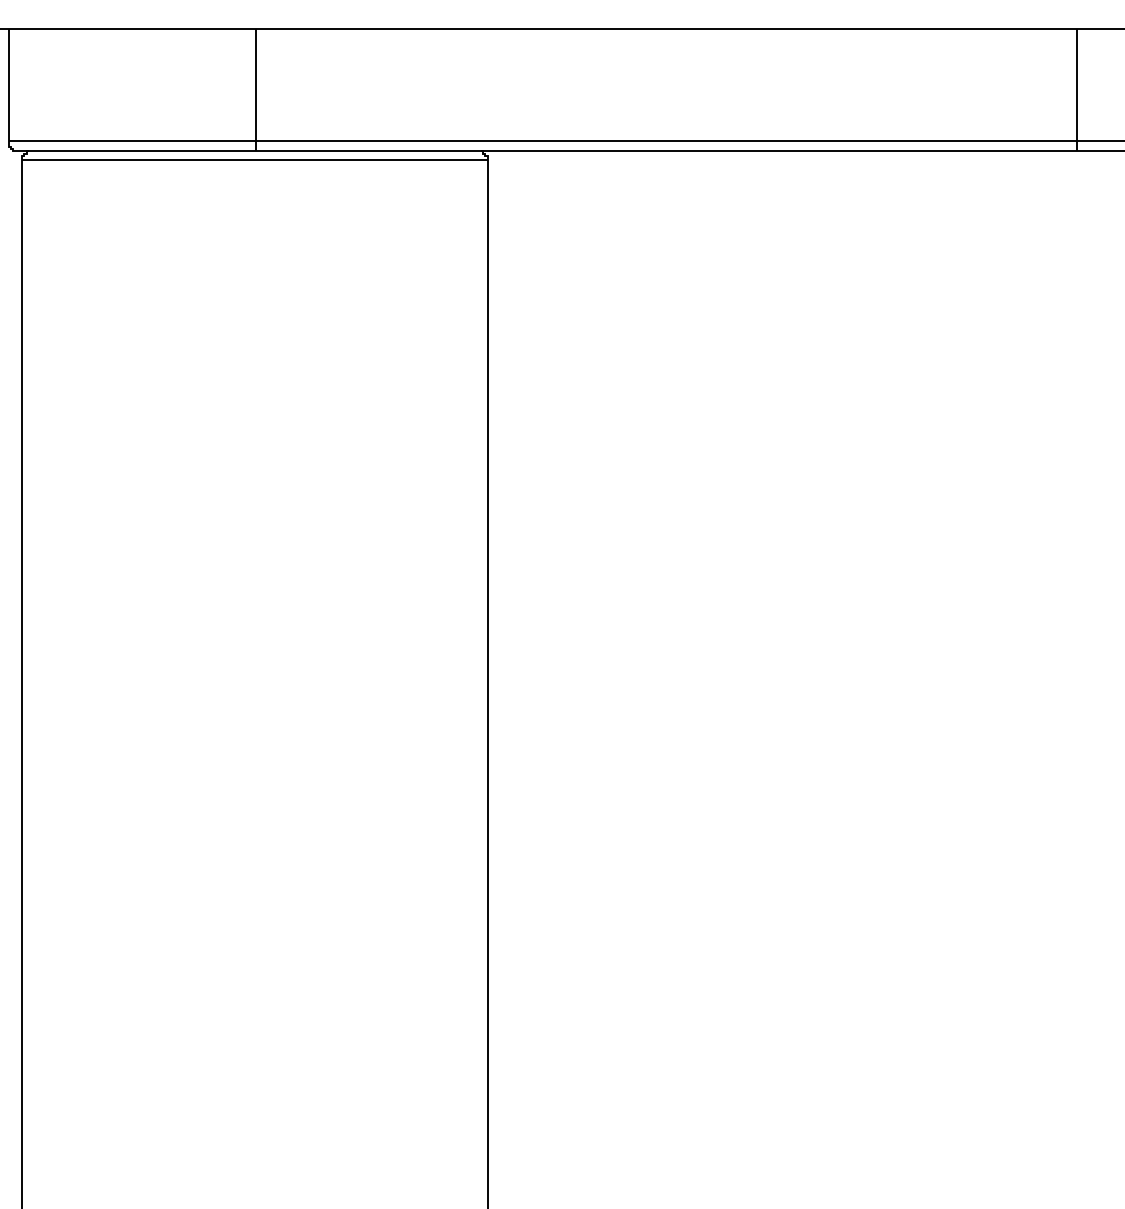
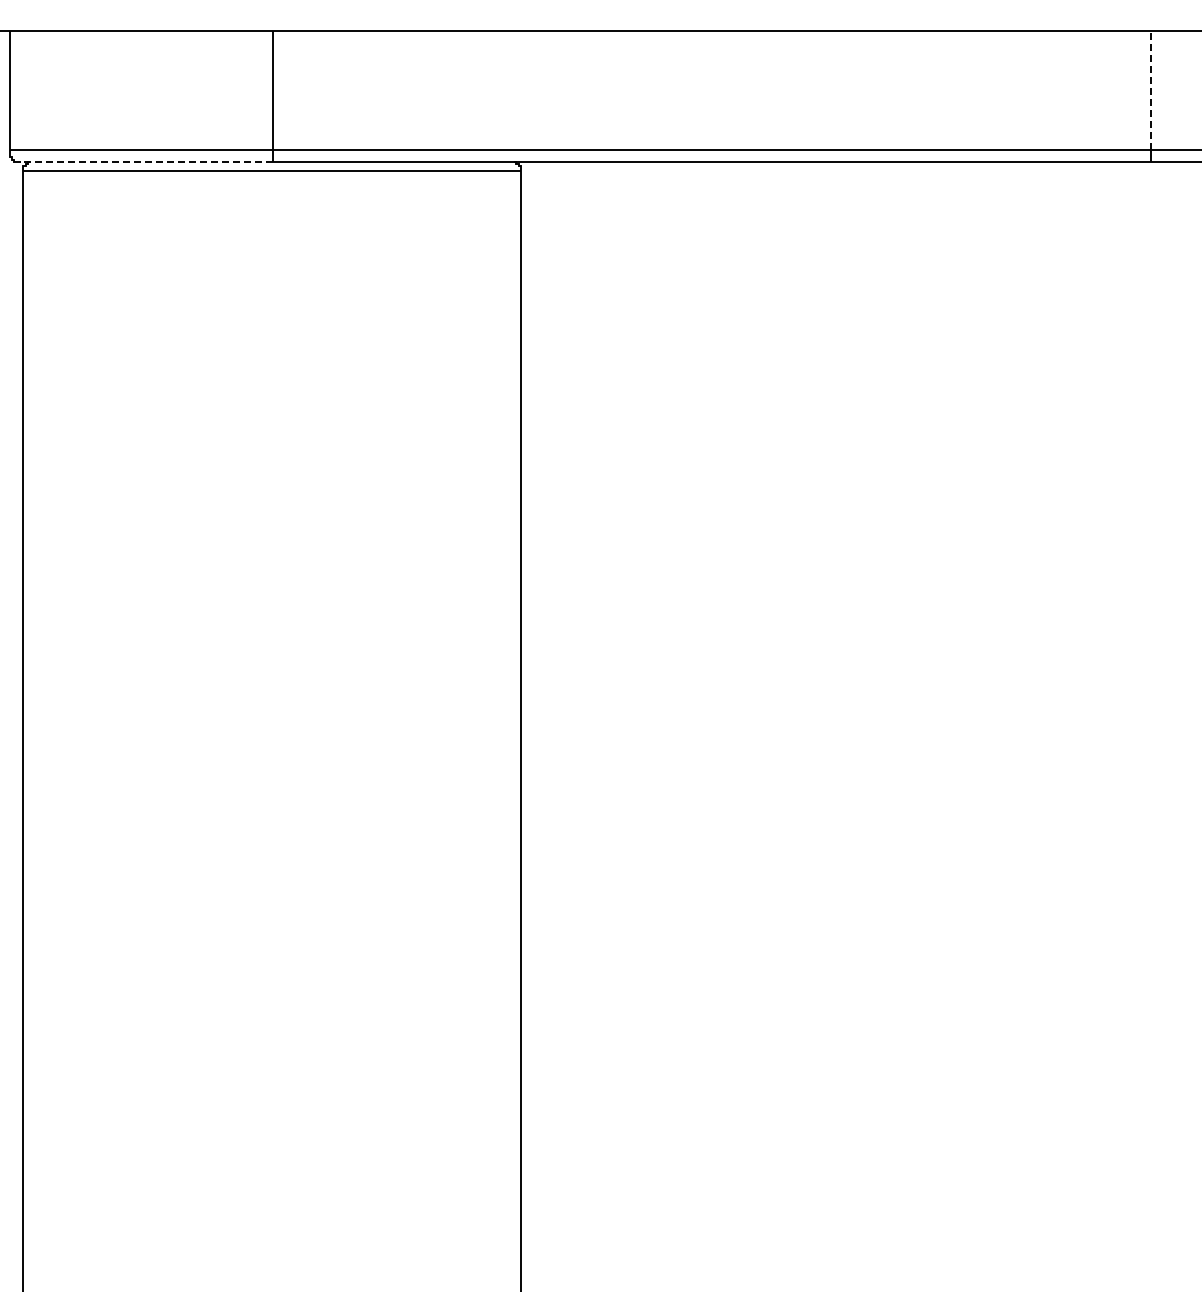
line: (1077, 84) -> (1151, 90), solid -> dashed
line: (137, 151) -> (146, 161), solid -> dashed

